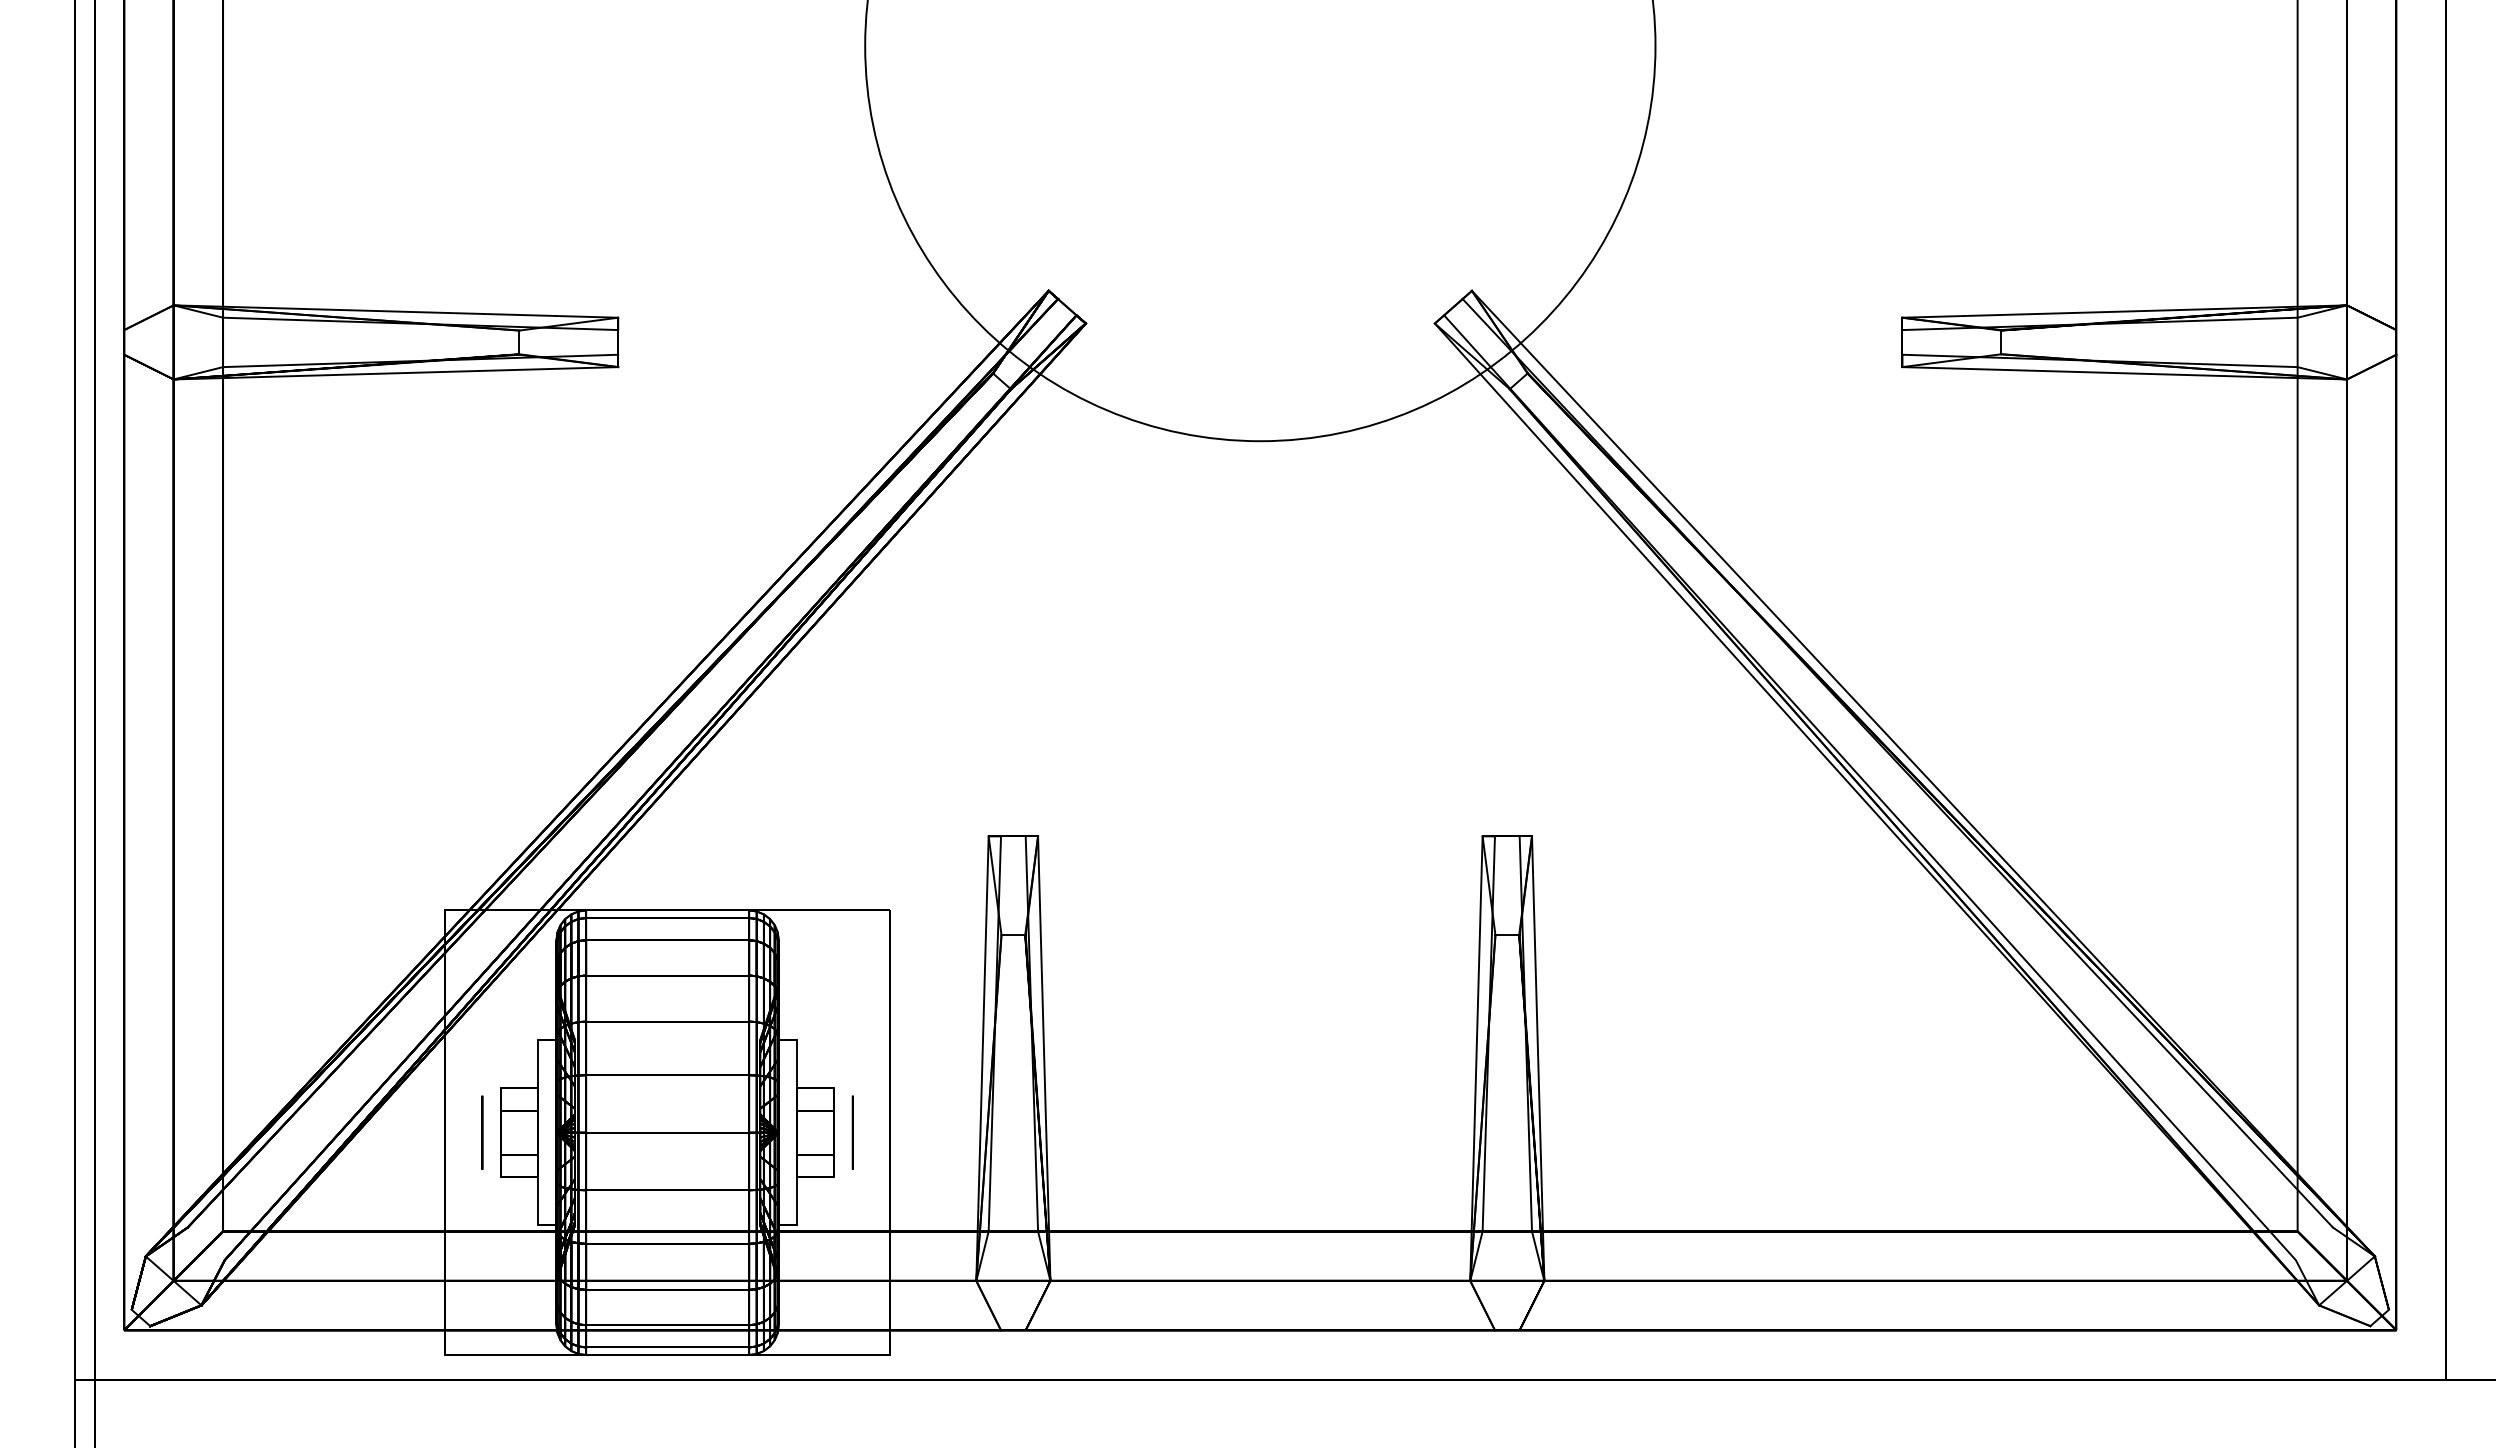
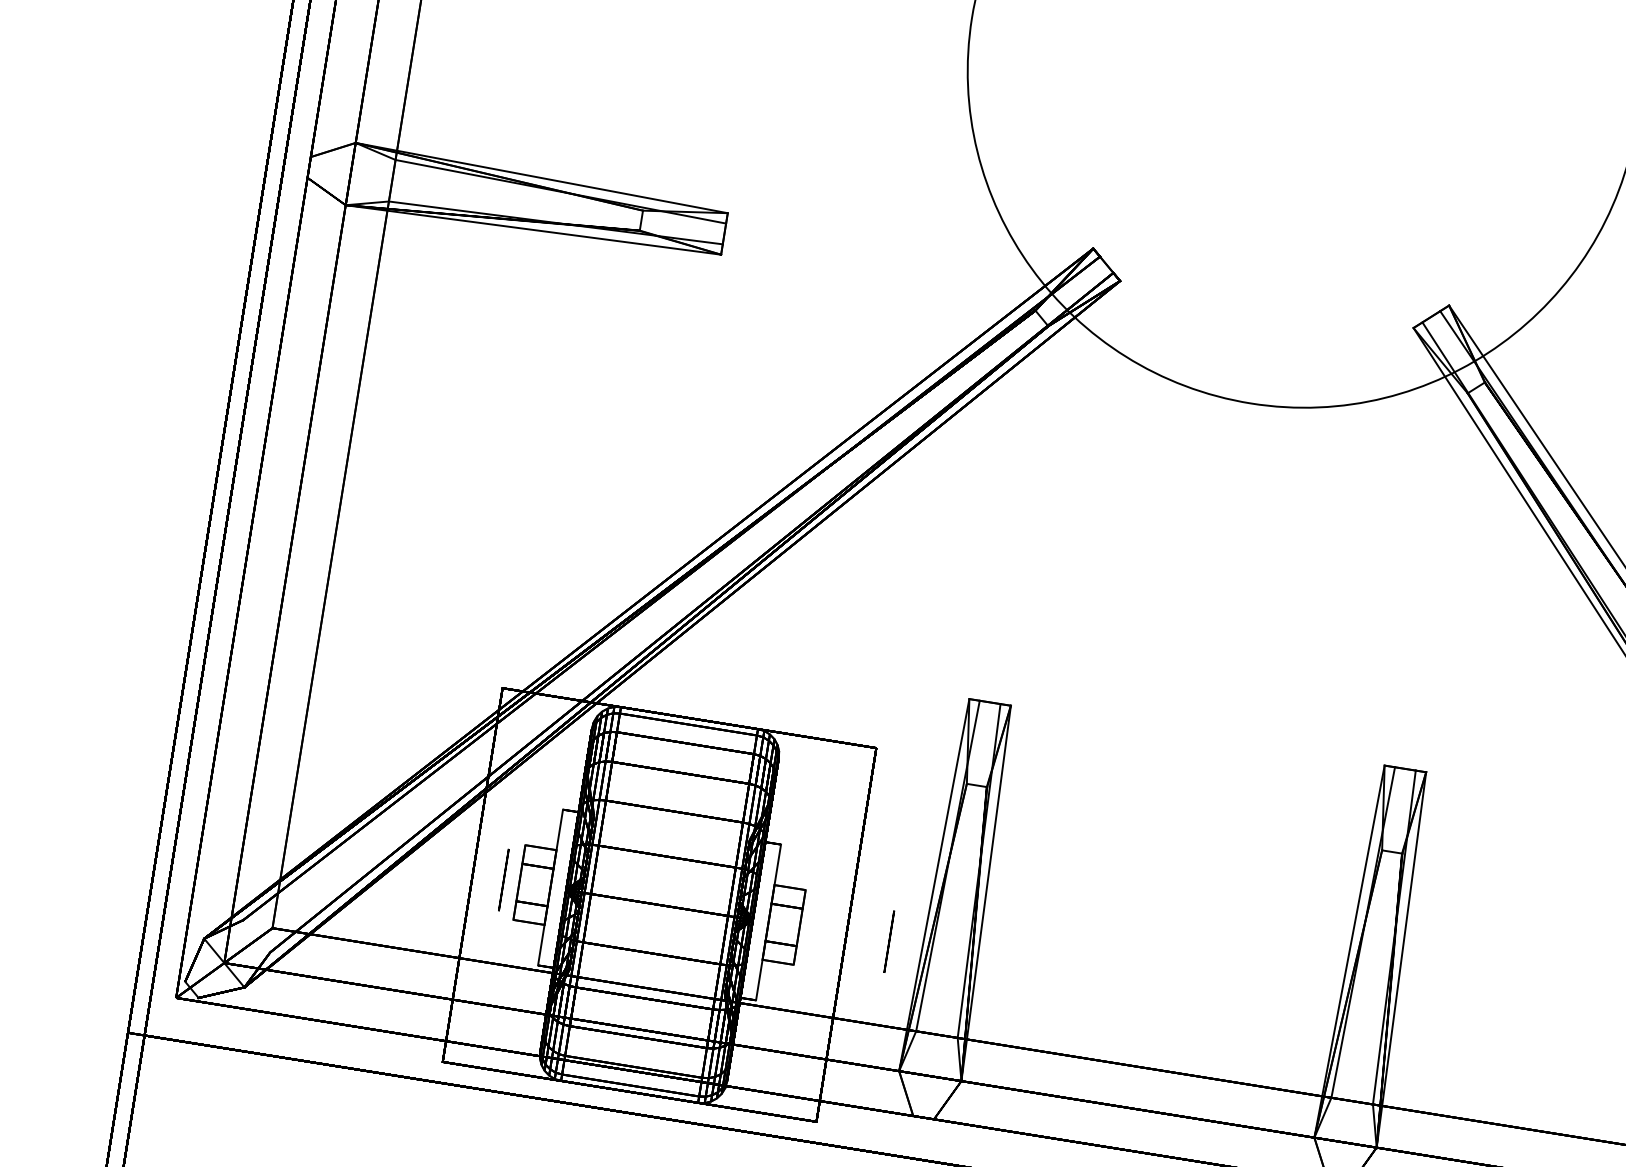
circle: (852, 1132) -> (889, 941), moved

